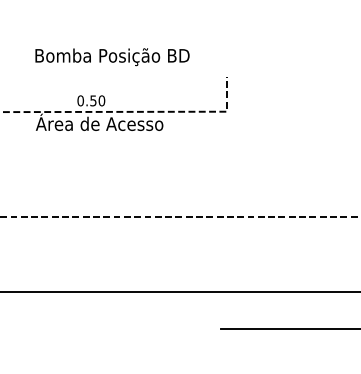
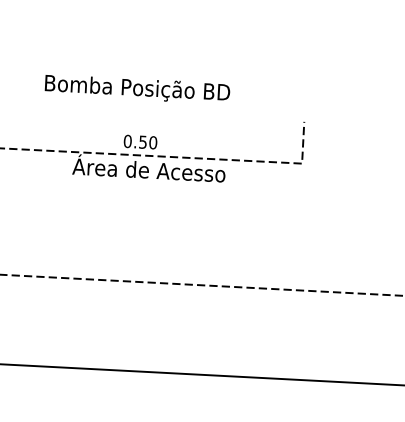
text: (112, 57) -> (137, 89), moved

